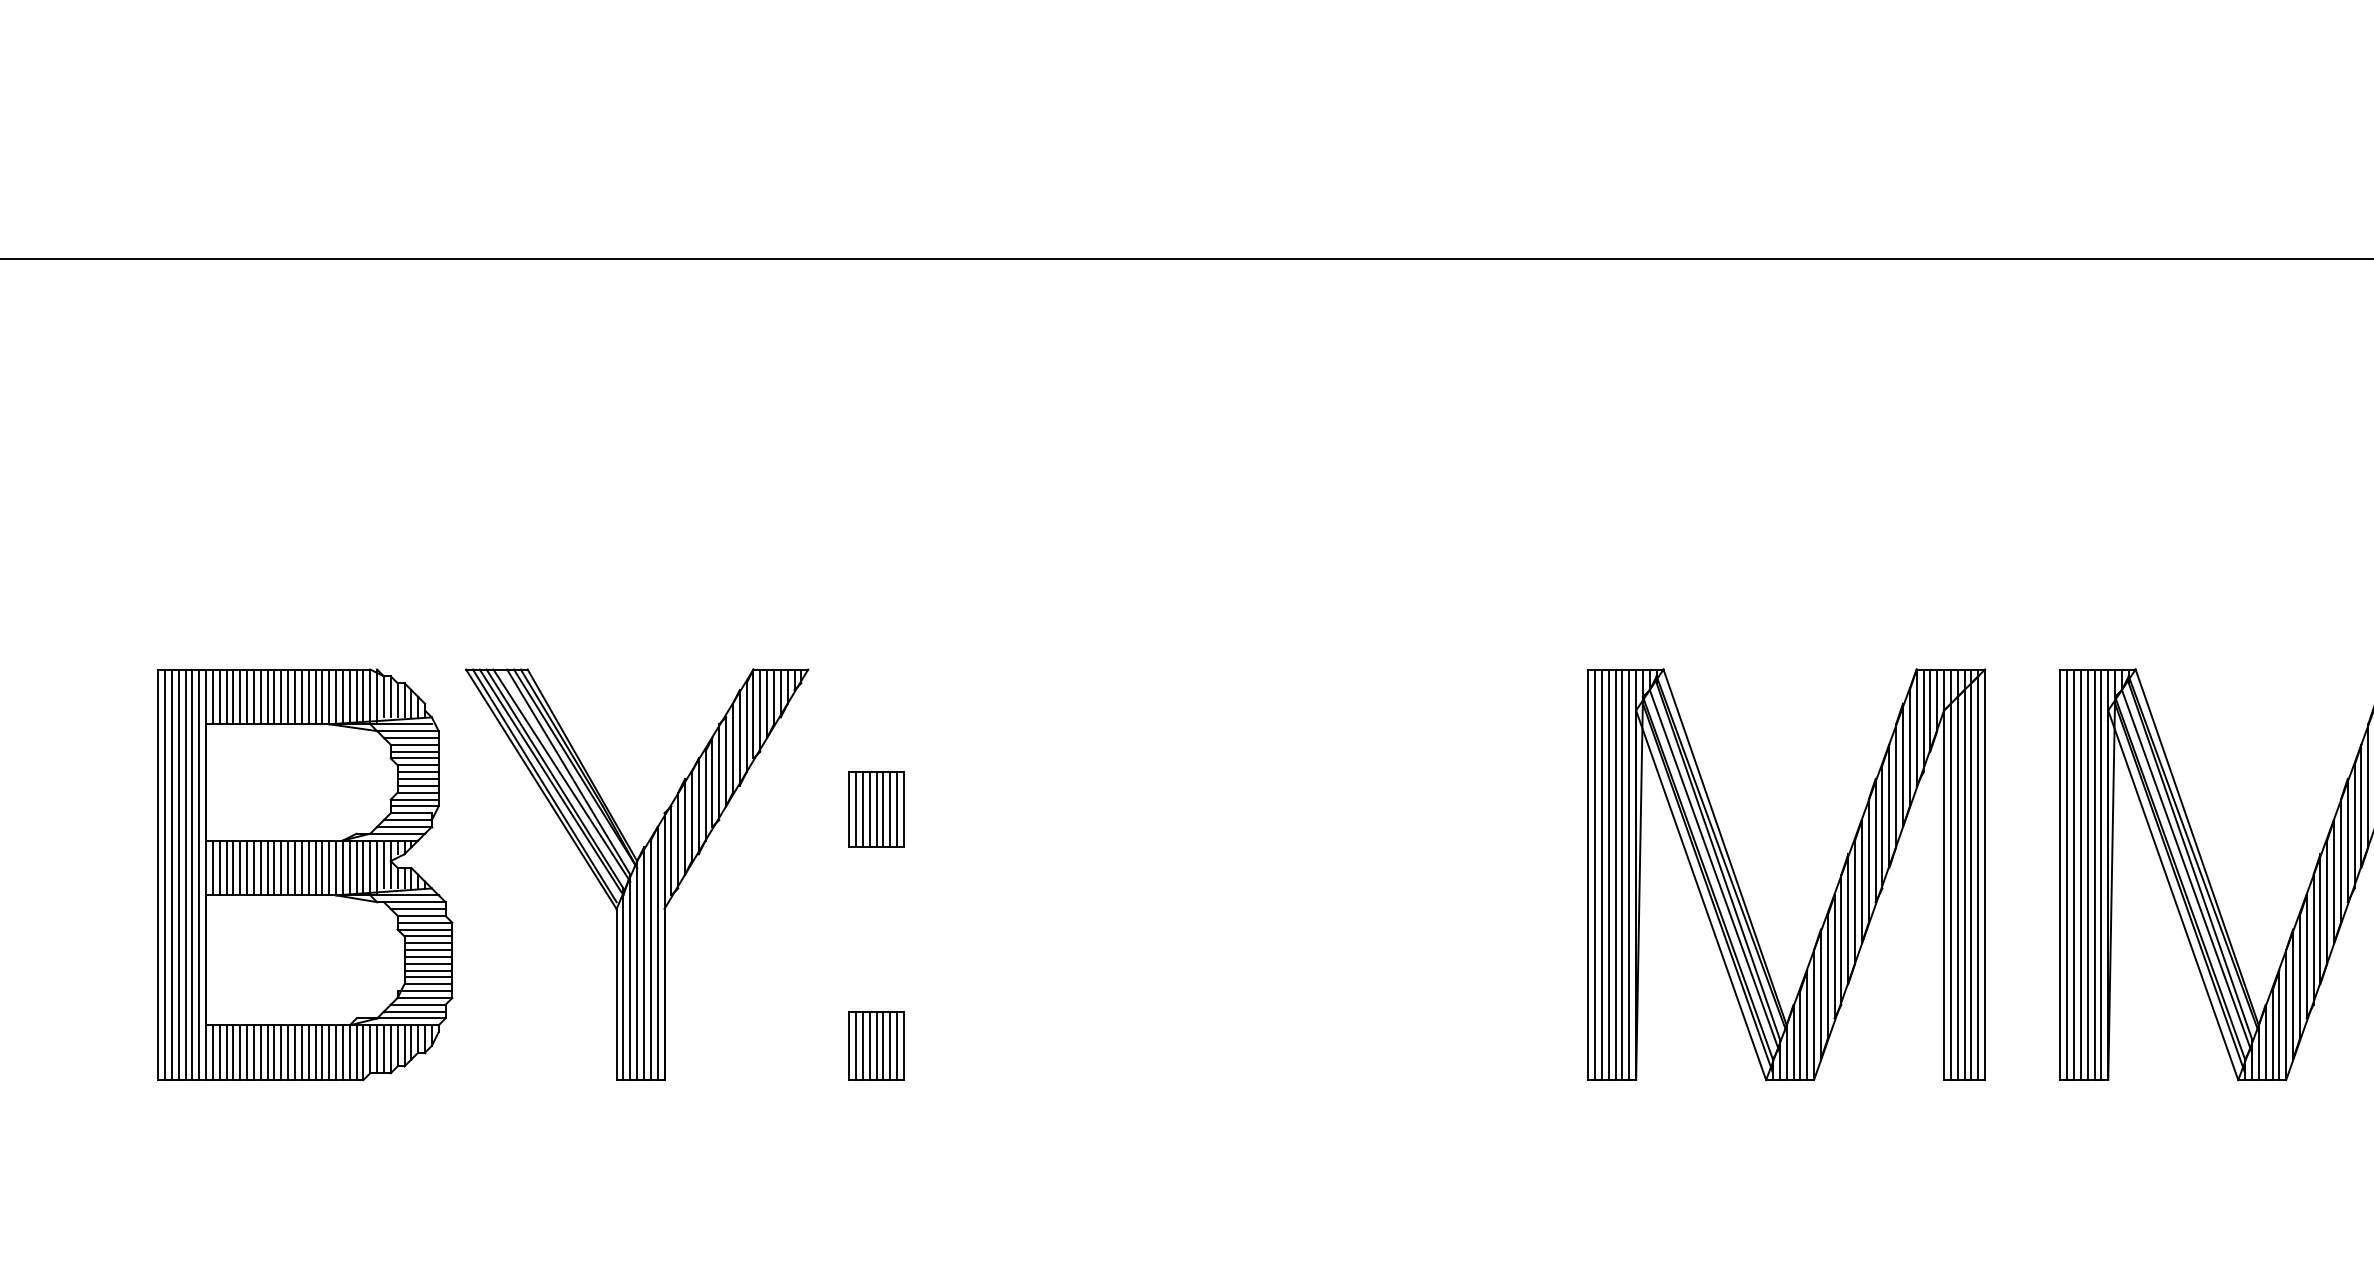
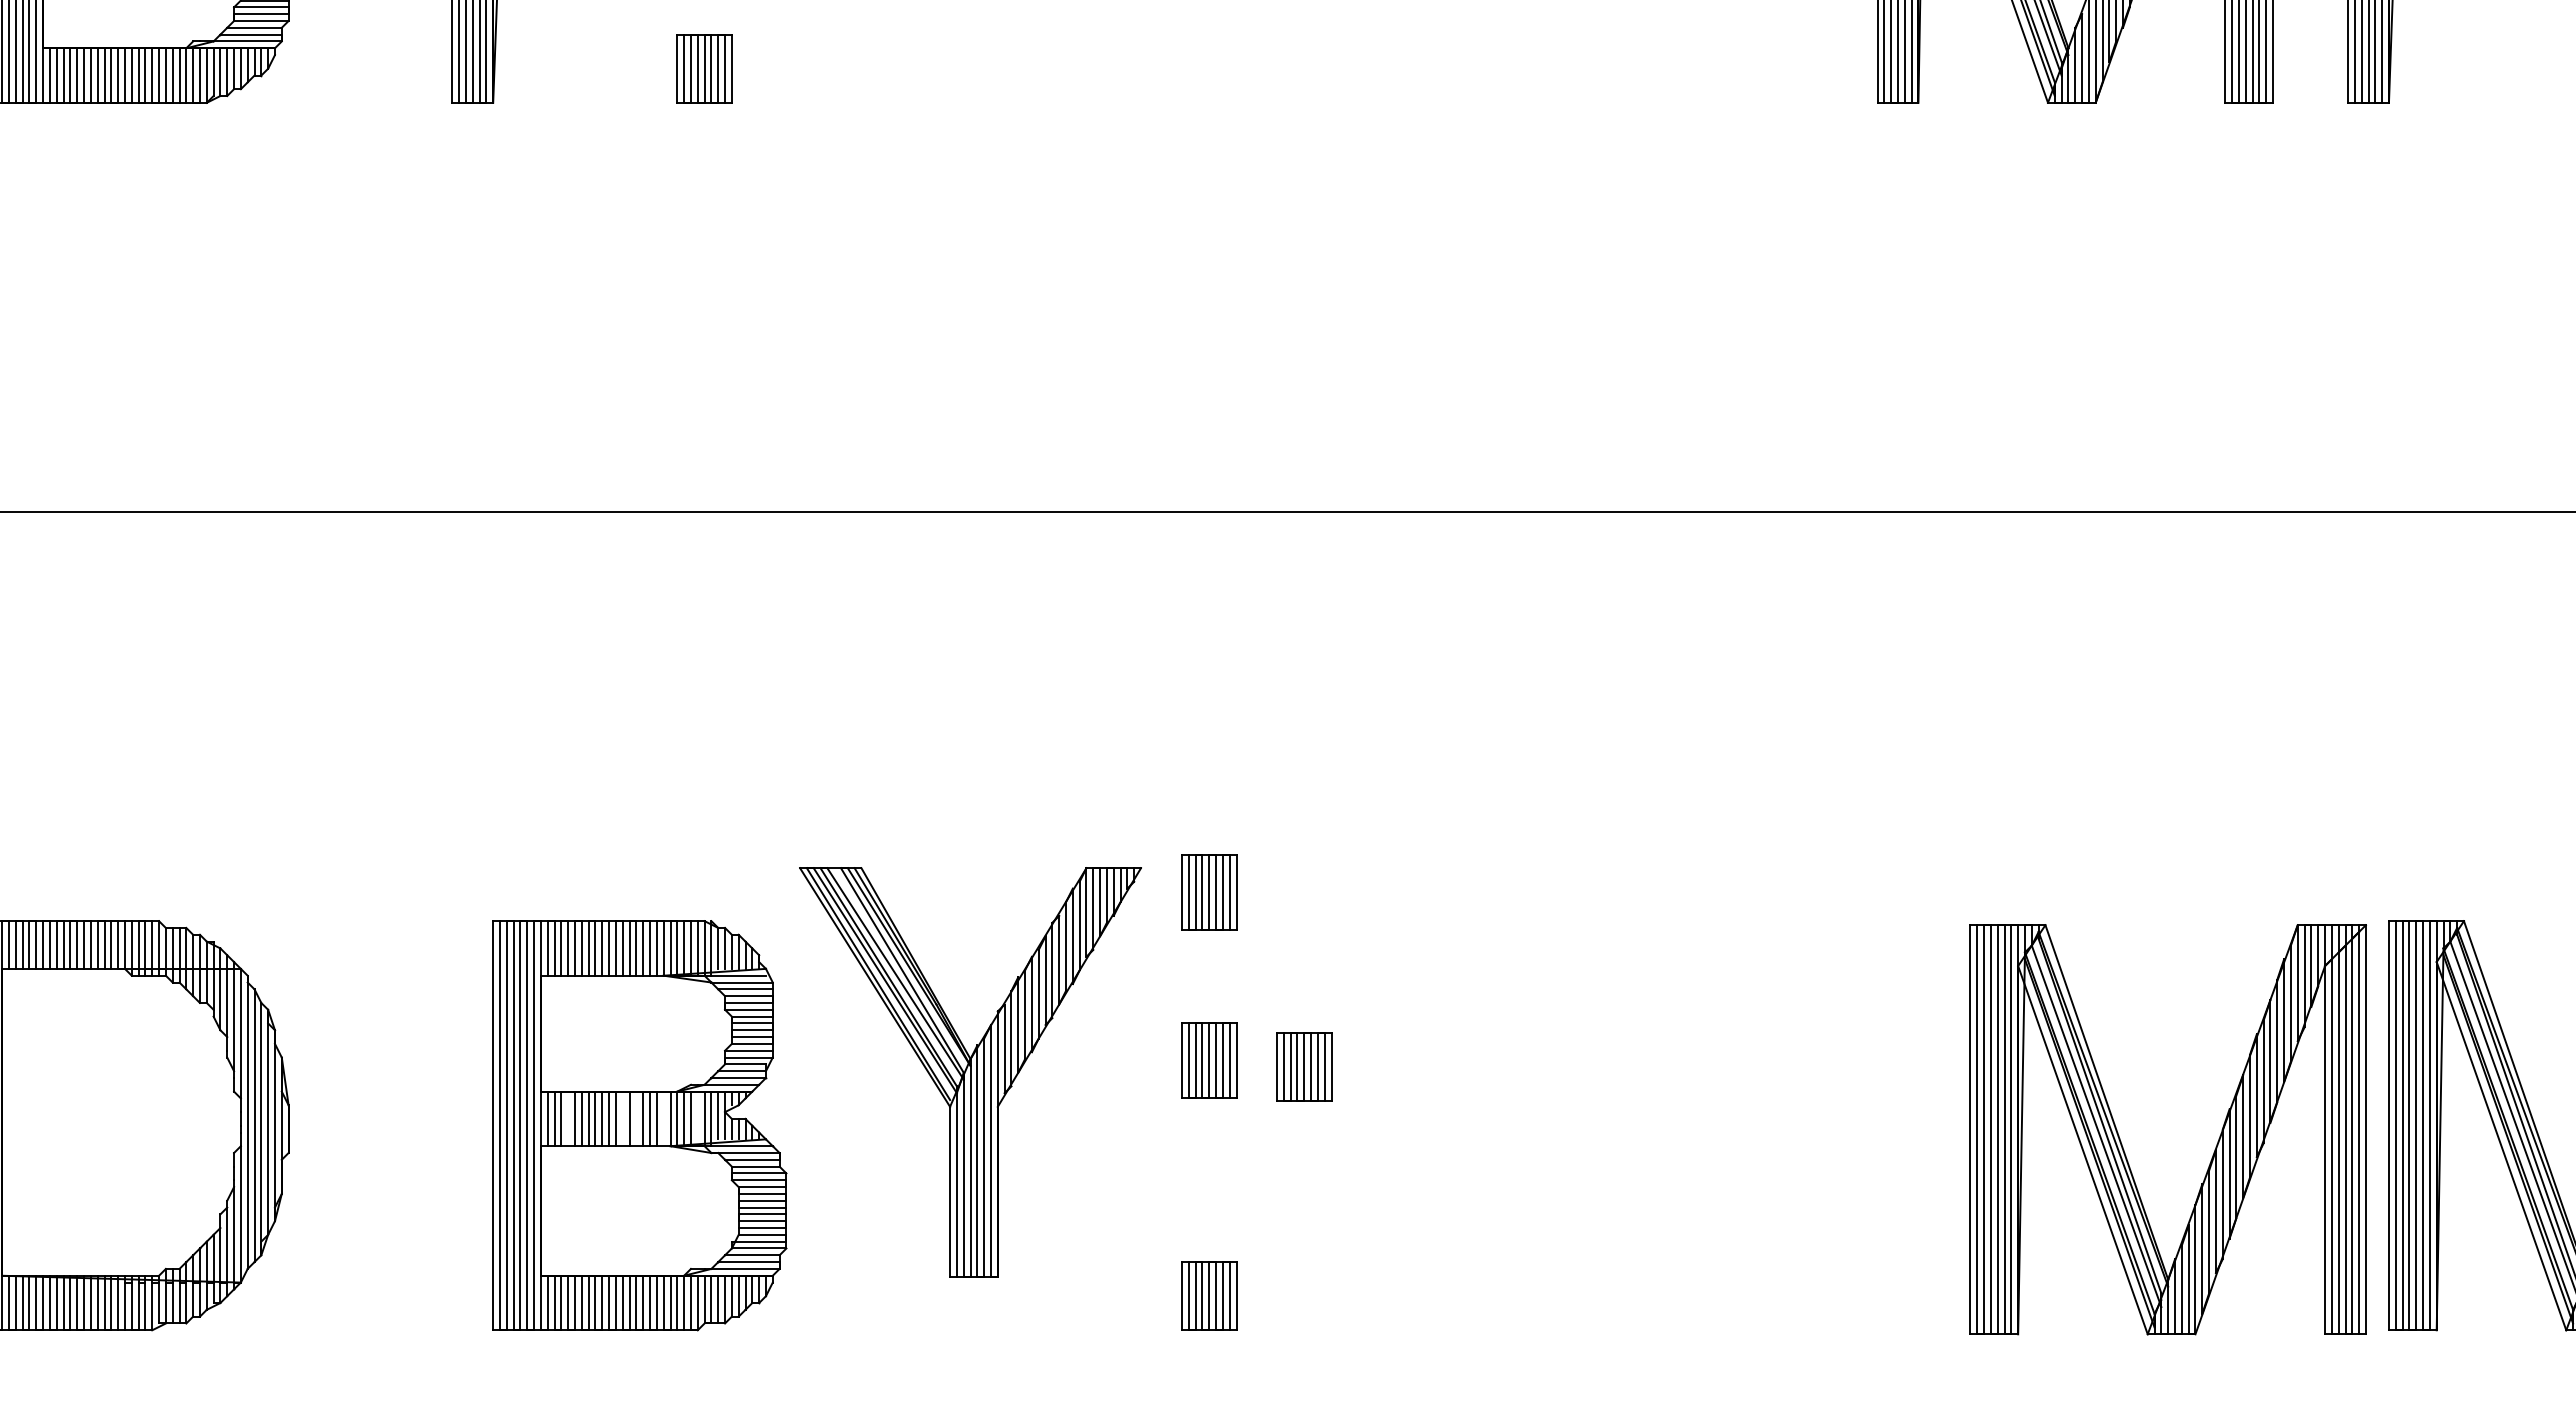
part: (876, 640) -> (1209, 892), added
part: (972, 815) -> (1304, 1066), added
line: (233, 867) -> (568, 1118), removed
line: (287, 867) -> (622, 1118), removed
line: (301, 867) -> (636, 1118), removed
line: (329, 867) -> (663, 1118), removed
line: (363, 867) -> (697, 1118), removed
part: (637, 874) -> (970, 1072), moved
part: (1742, 894) -> (2124, 1149), moved

